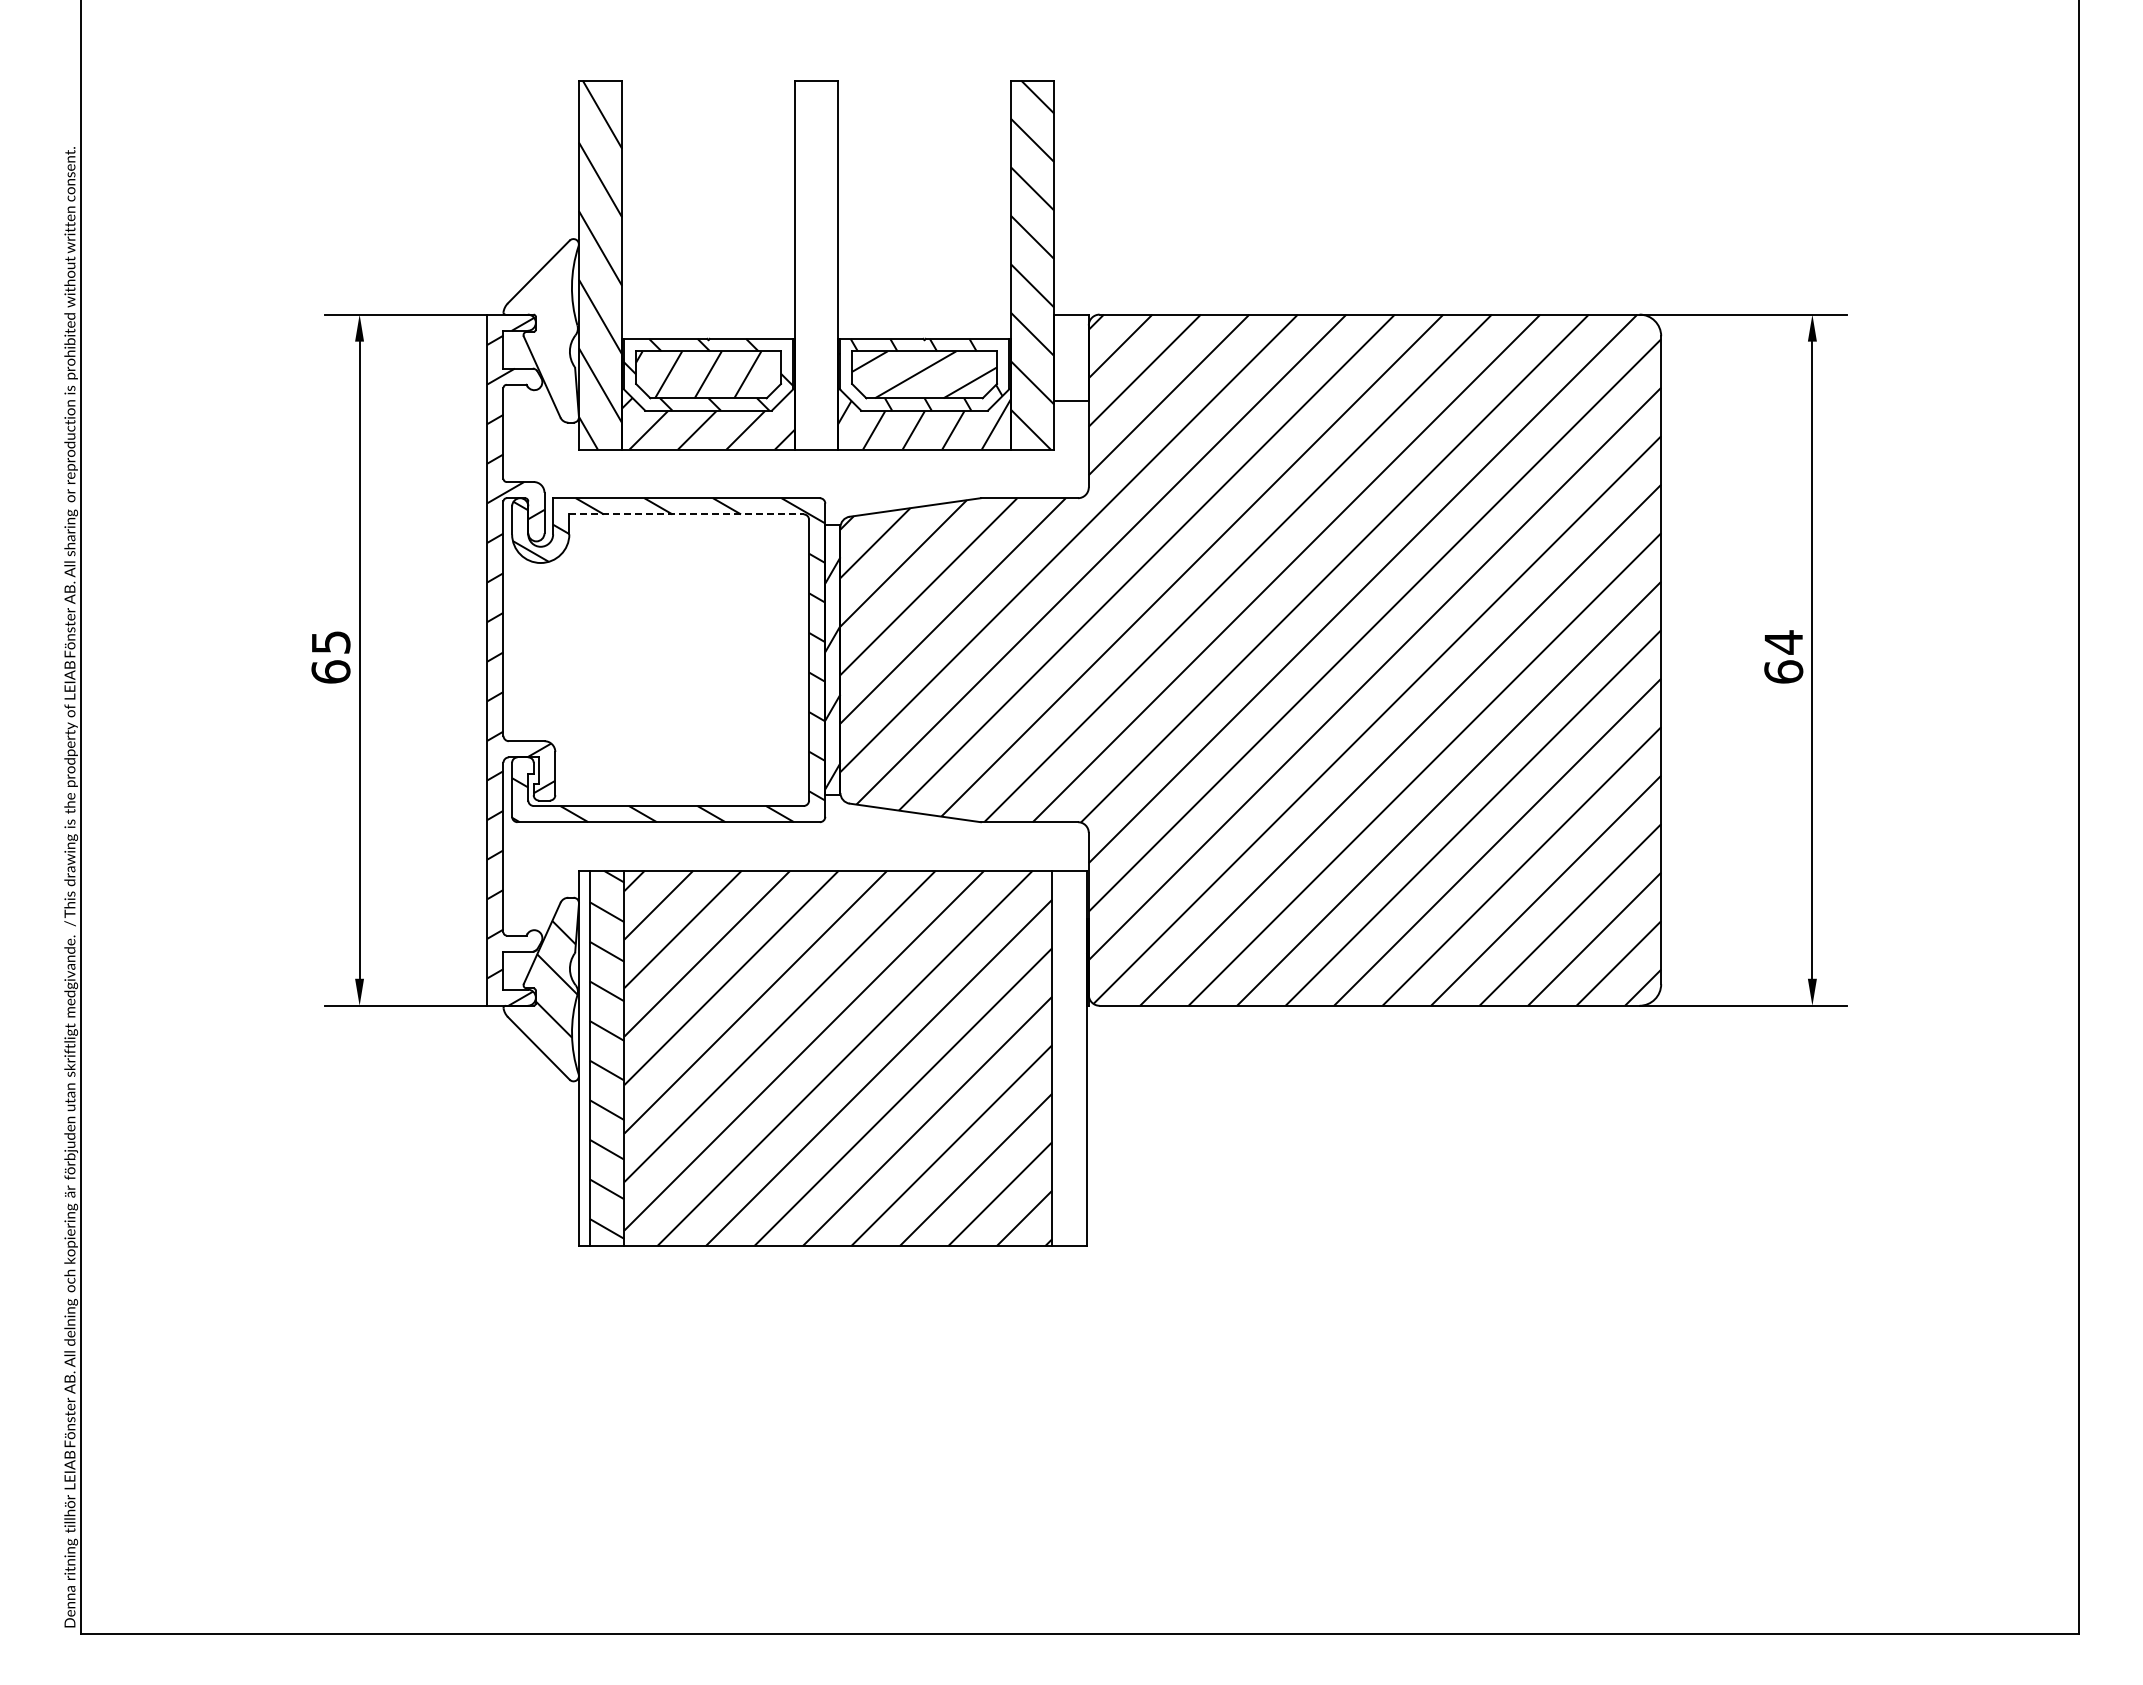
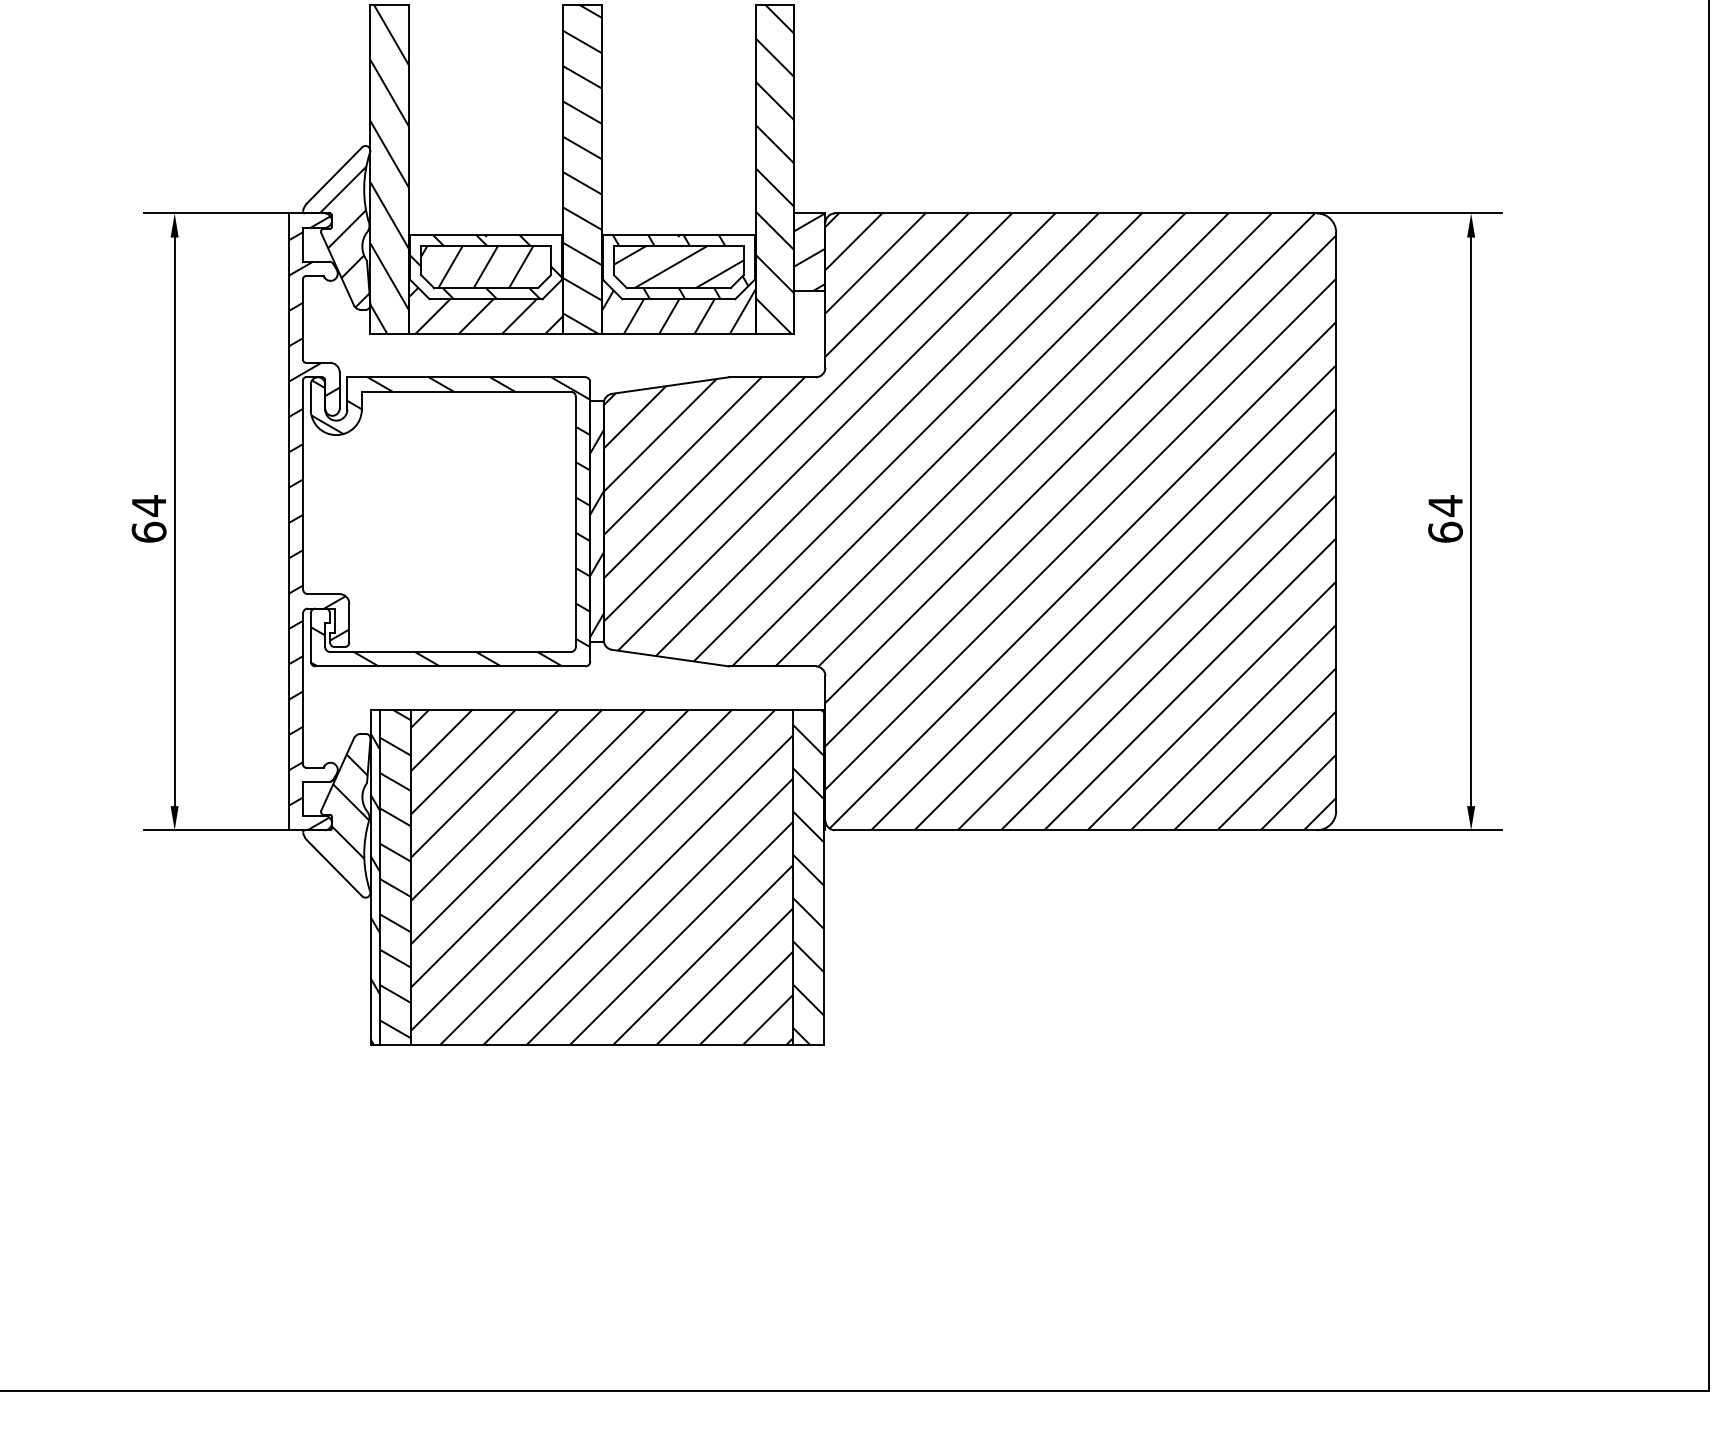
hatch: (816, 264) -> (582, 168), added
hatch: (549, 341) -> (344, 237), added
hatch: (1071, 357) -> (809, 251), added
line: (687, 514) -> (467, 391), dashed -> solid
text: (331, 642) -> (149, 506), 65 -> 64
hatch: (1069, 1058) -> (808, 877), added
hatch: (584, 1071) -> (375, 888), added

